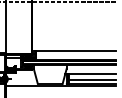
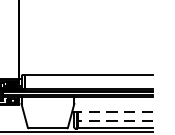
line: (89, 73) -> (111, 111), solid -> dashed
line: (91, 79) -> (114, 120), solid -> dashed

